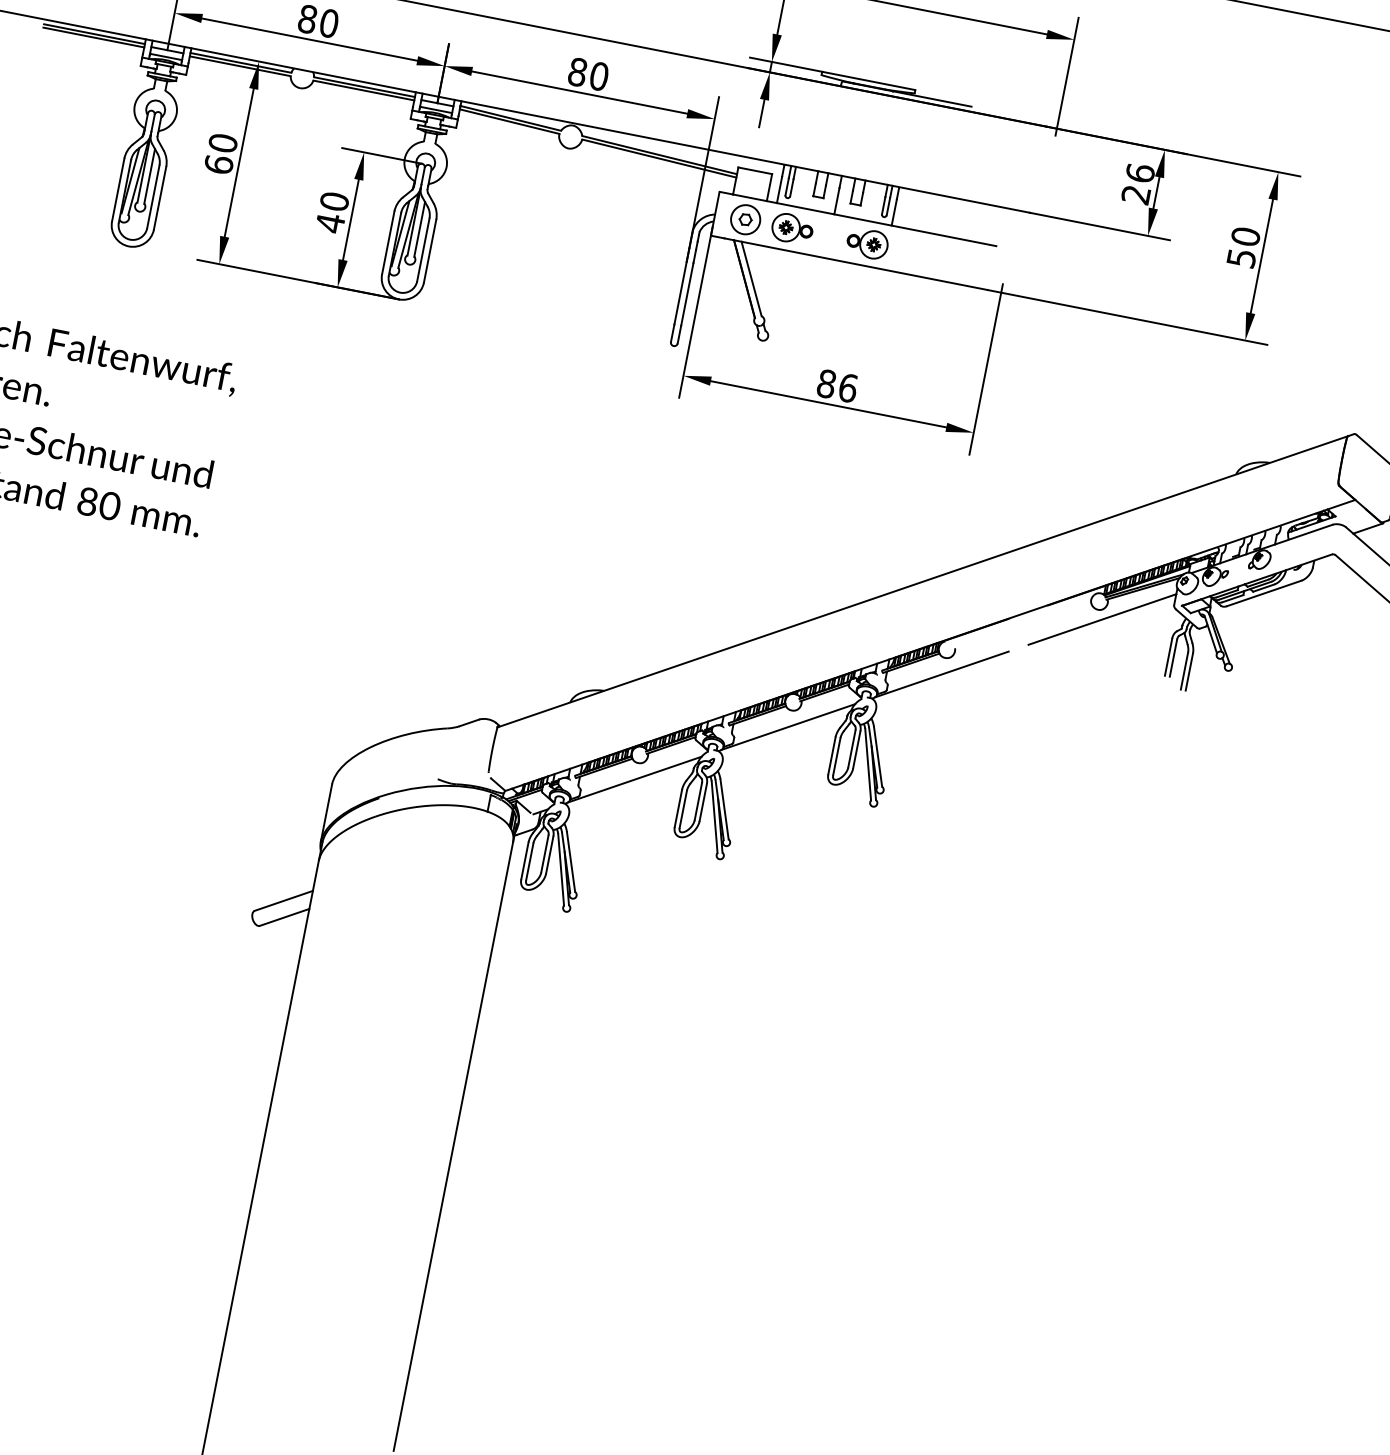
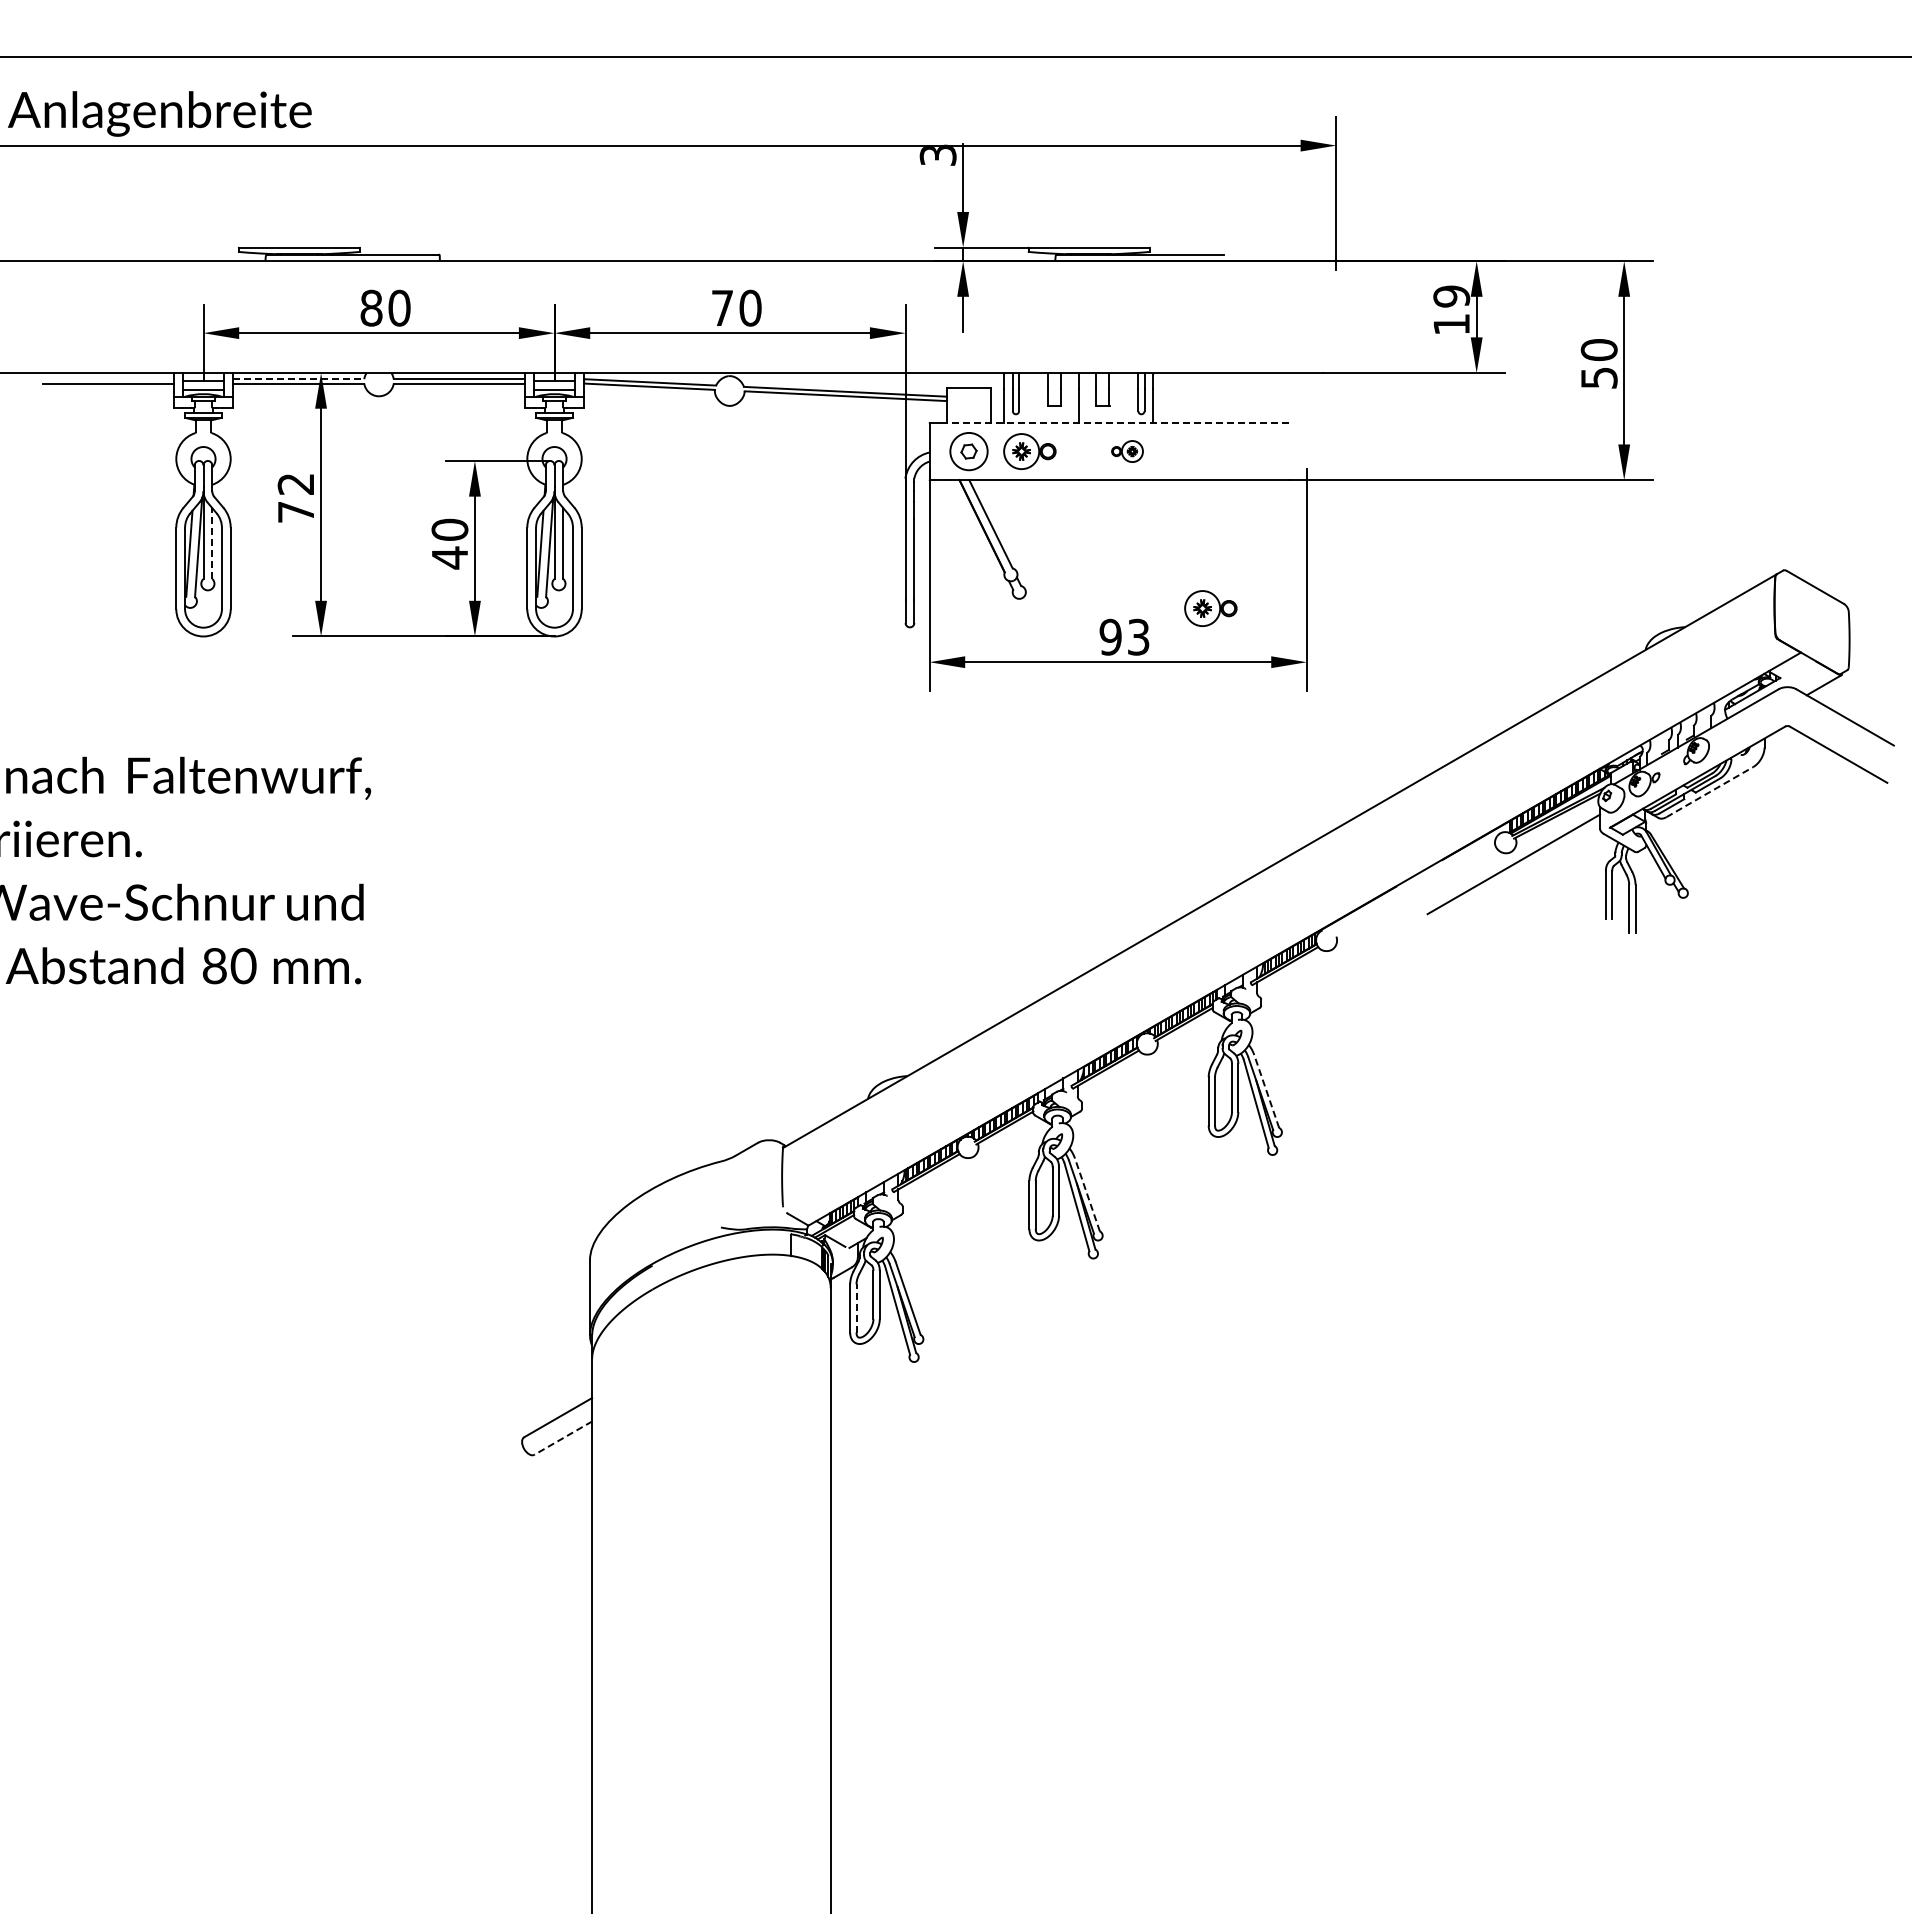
line: (93, 34) -> (107, 379), removed
line: (240, 63) -> (298, 379), solid -> dashed
text: (577, 71) -> (722, 307), 80 -> 70
text: (220, 153) -> (295, 497), 60 -> 72
line: (149, 176) -> (212, 543), solid -> dashed
text: (1138, 184) -> (1451, 310), 26 -> 19
line: (864, 220) -> (1117, 423), solid -> dashed
part: (867, 243) -> (1127, 451), size x0.6
part: (907, 376) -> (1210, 608), added
text: (837, 385) -> (1124, 636), 86 -> 93
line: (1264, 593) -> (1710, 791), solid -> dashed
line: (942, 674) -> (1326, 972), removed
line: (788, 727) -> (1147, 1076), removed
line: (877, 756) -> (1266, 1091), solid -> dashed
line: (634, 779) -> (967, 1179), removed
line: (724, 809) -> (1087, 1194), solid -> dashed
line: (529, 861) -> (856, 1307), solid -> dashed
line: (284, 917) -> (562, 1438), solid -> dashed

